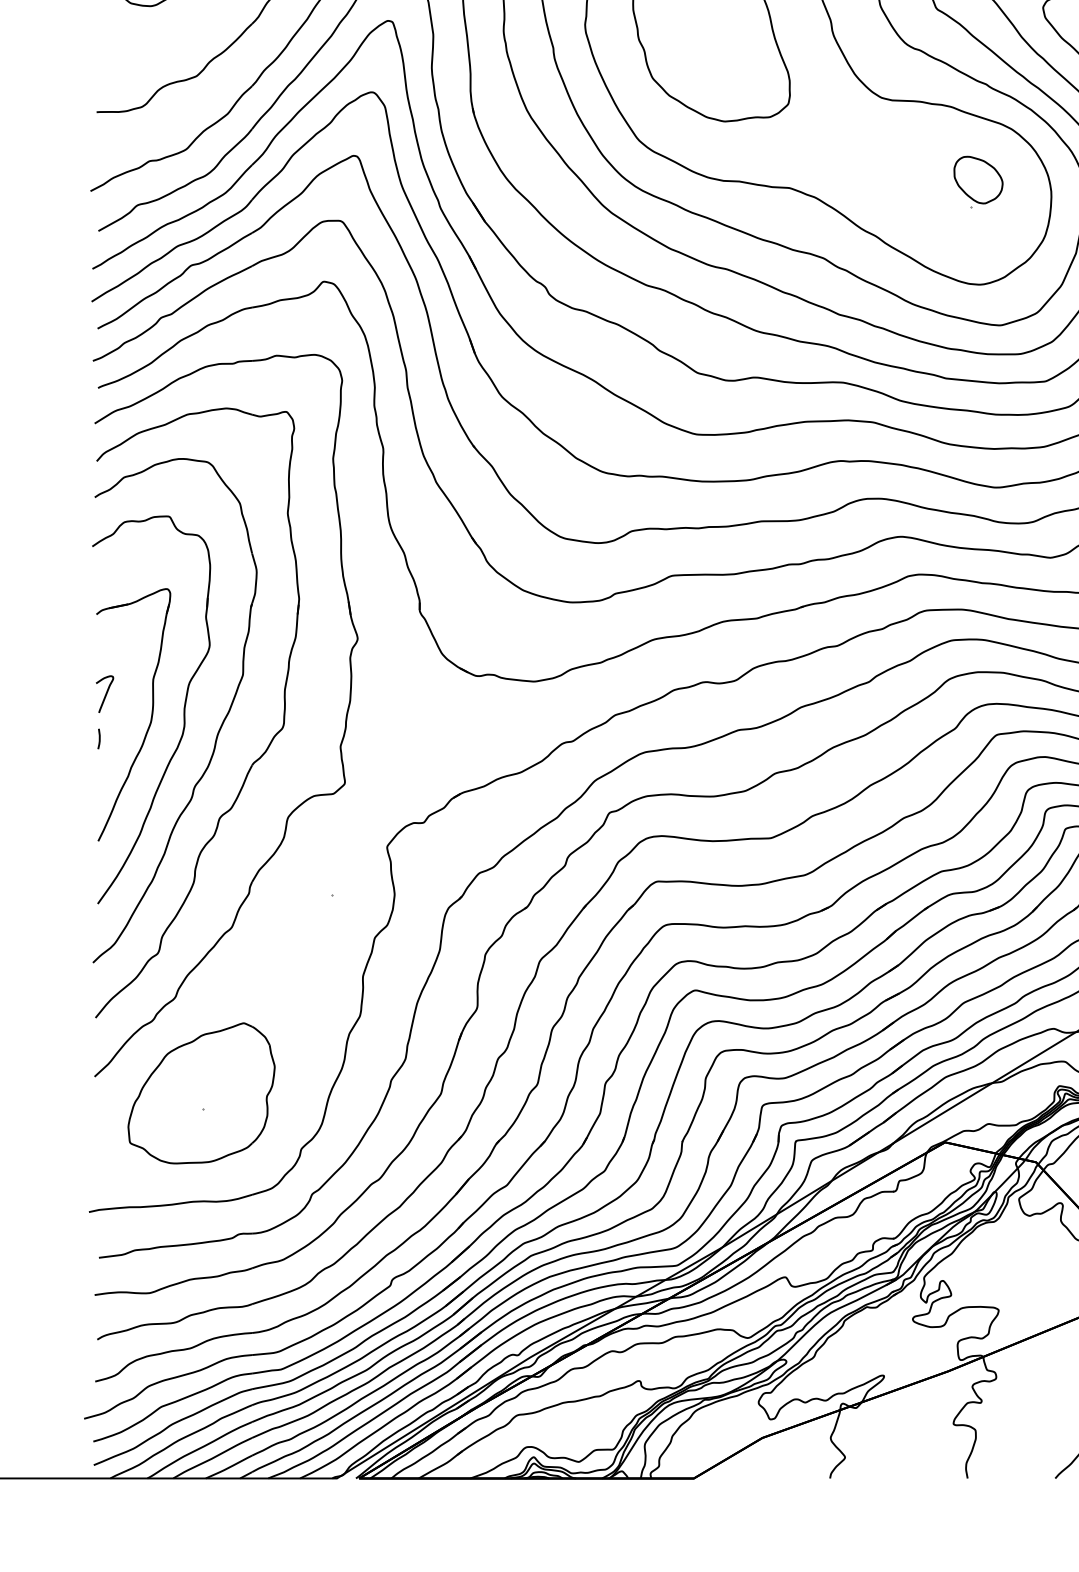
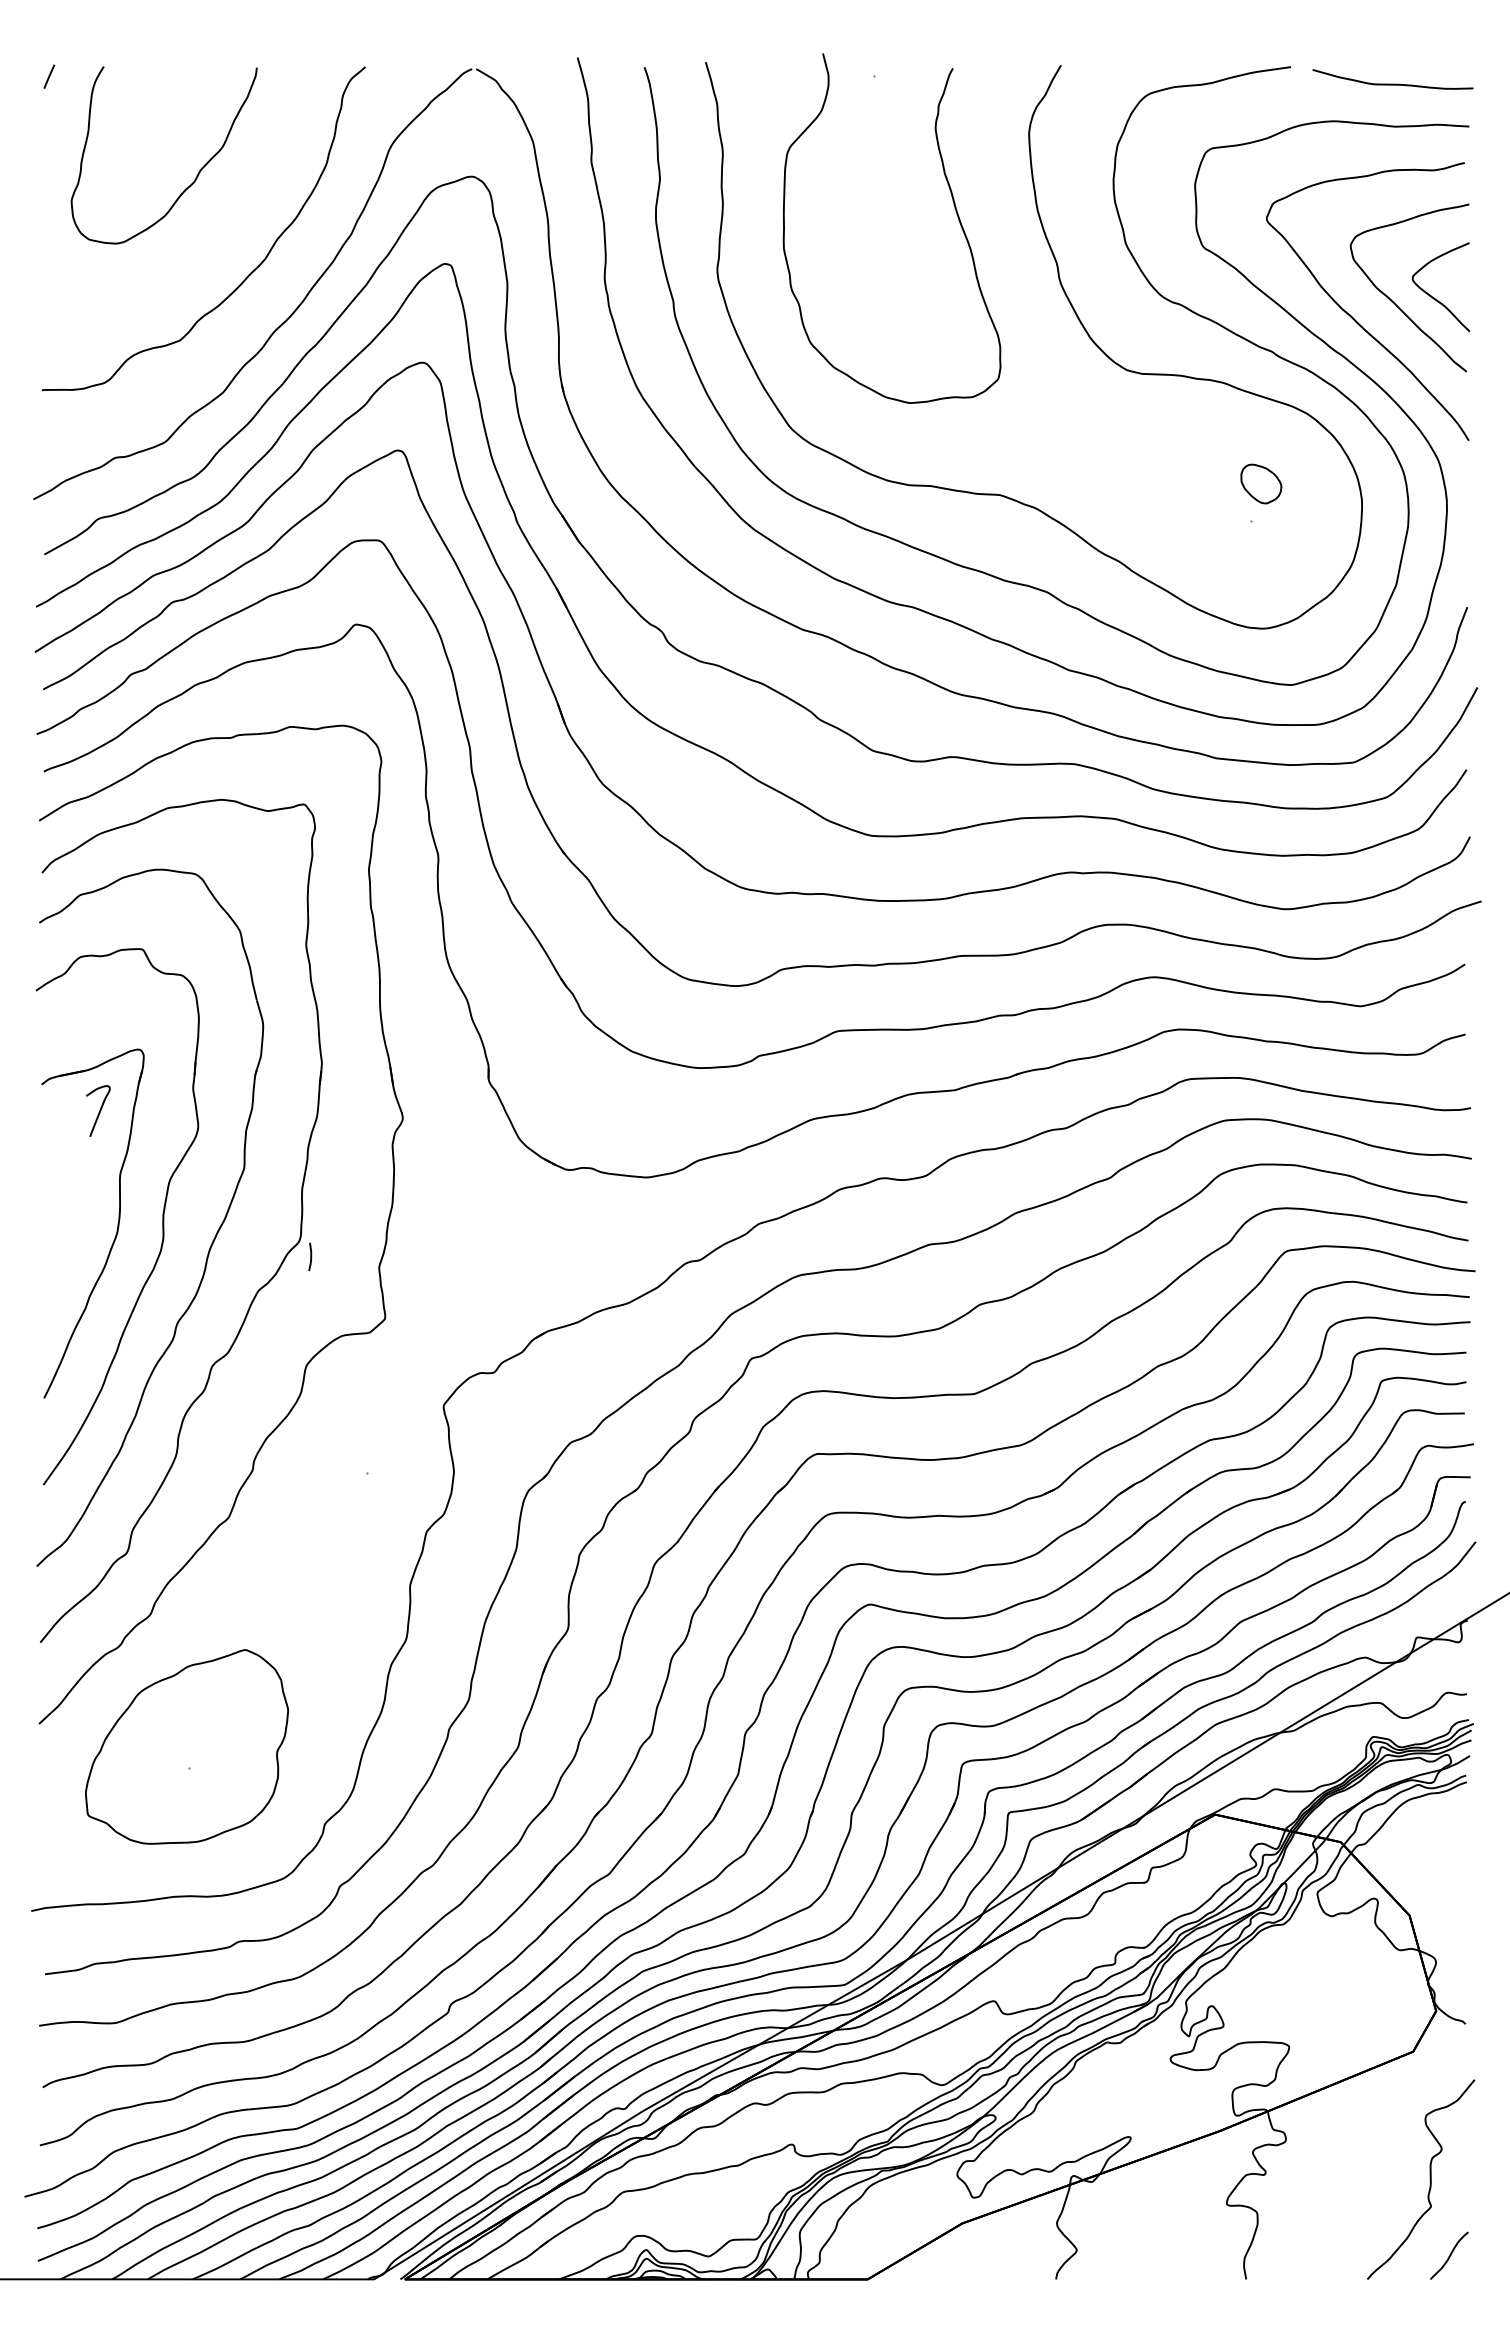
part: (978, 179) -> (1261, 483), size x0.6
curve: (105, 693) -> (99, 1110), moved
line: (99, 738) -> (310, 1256), moved

